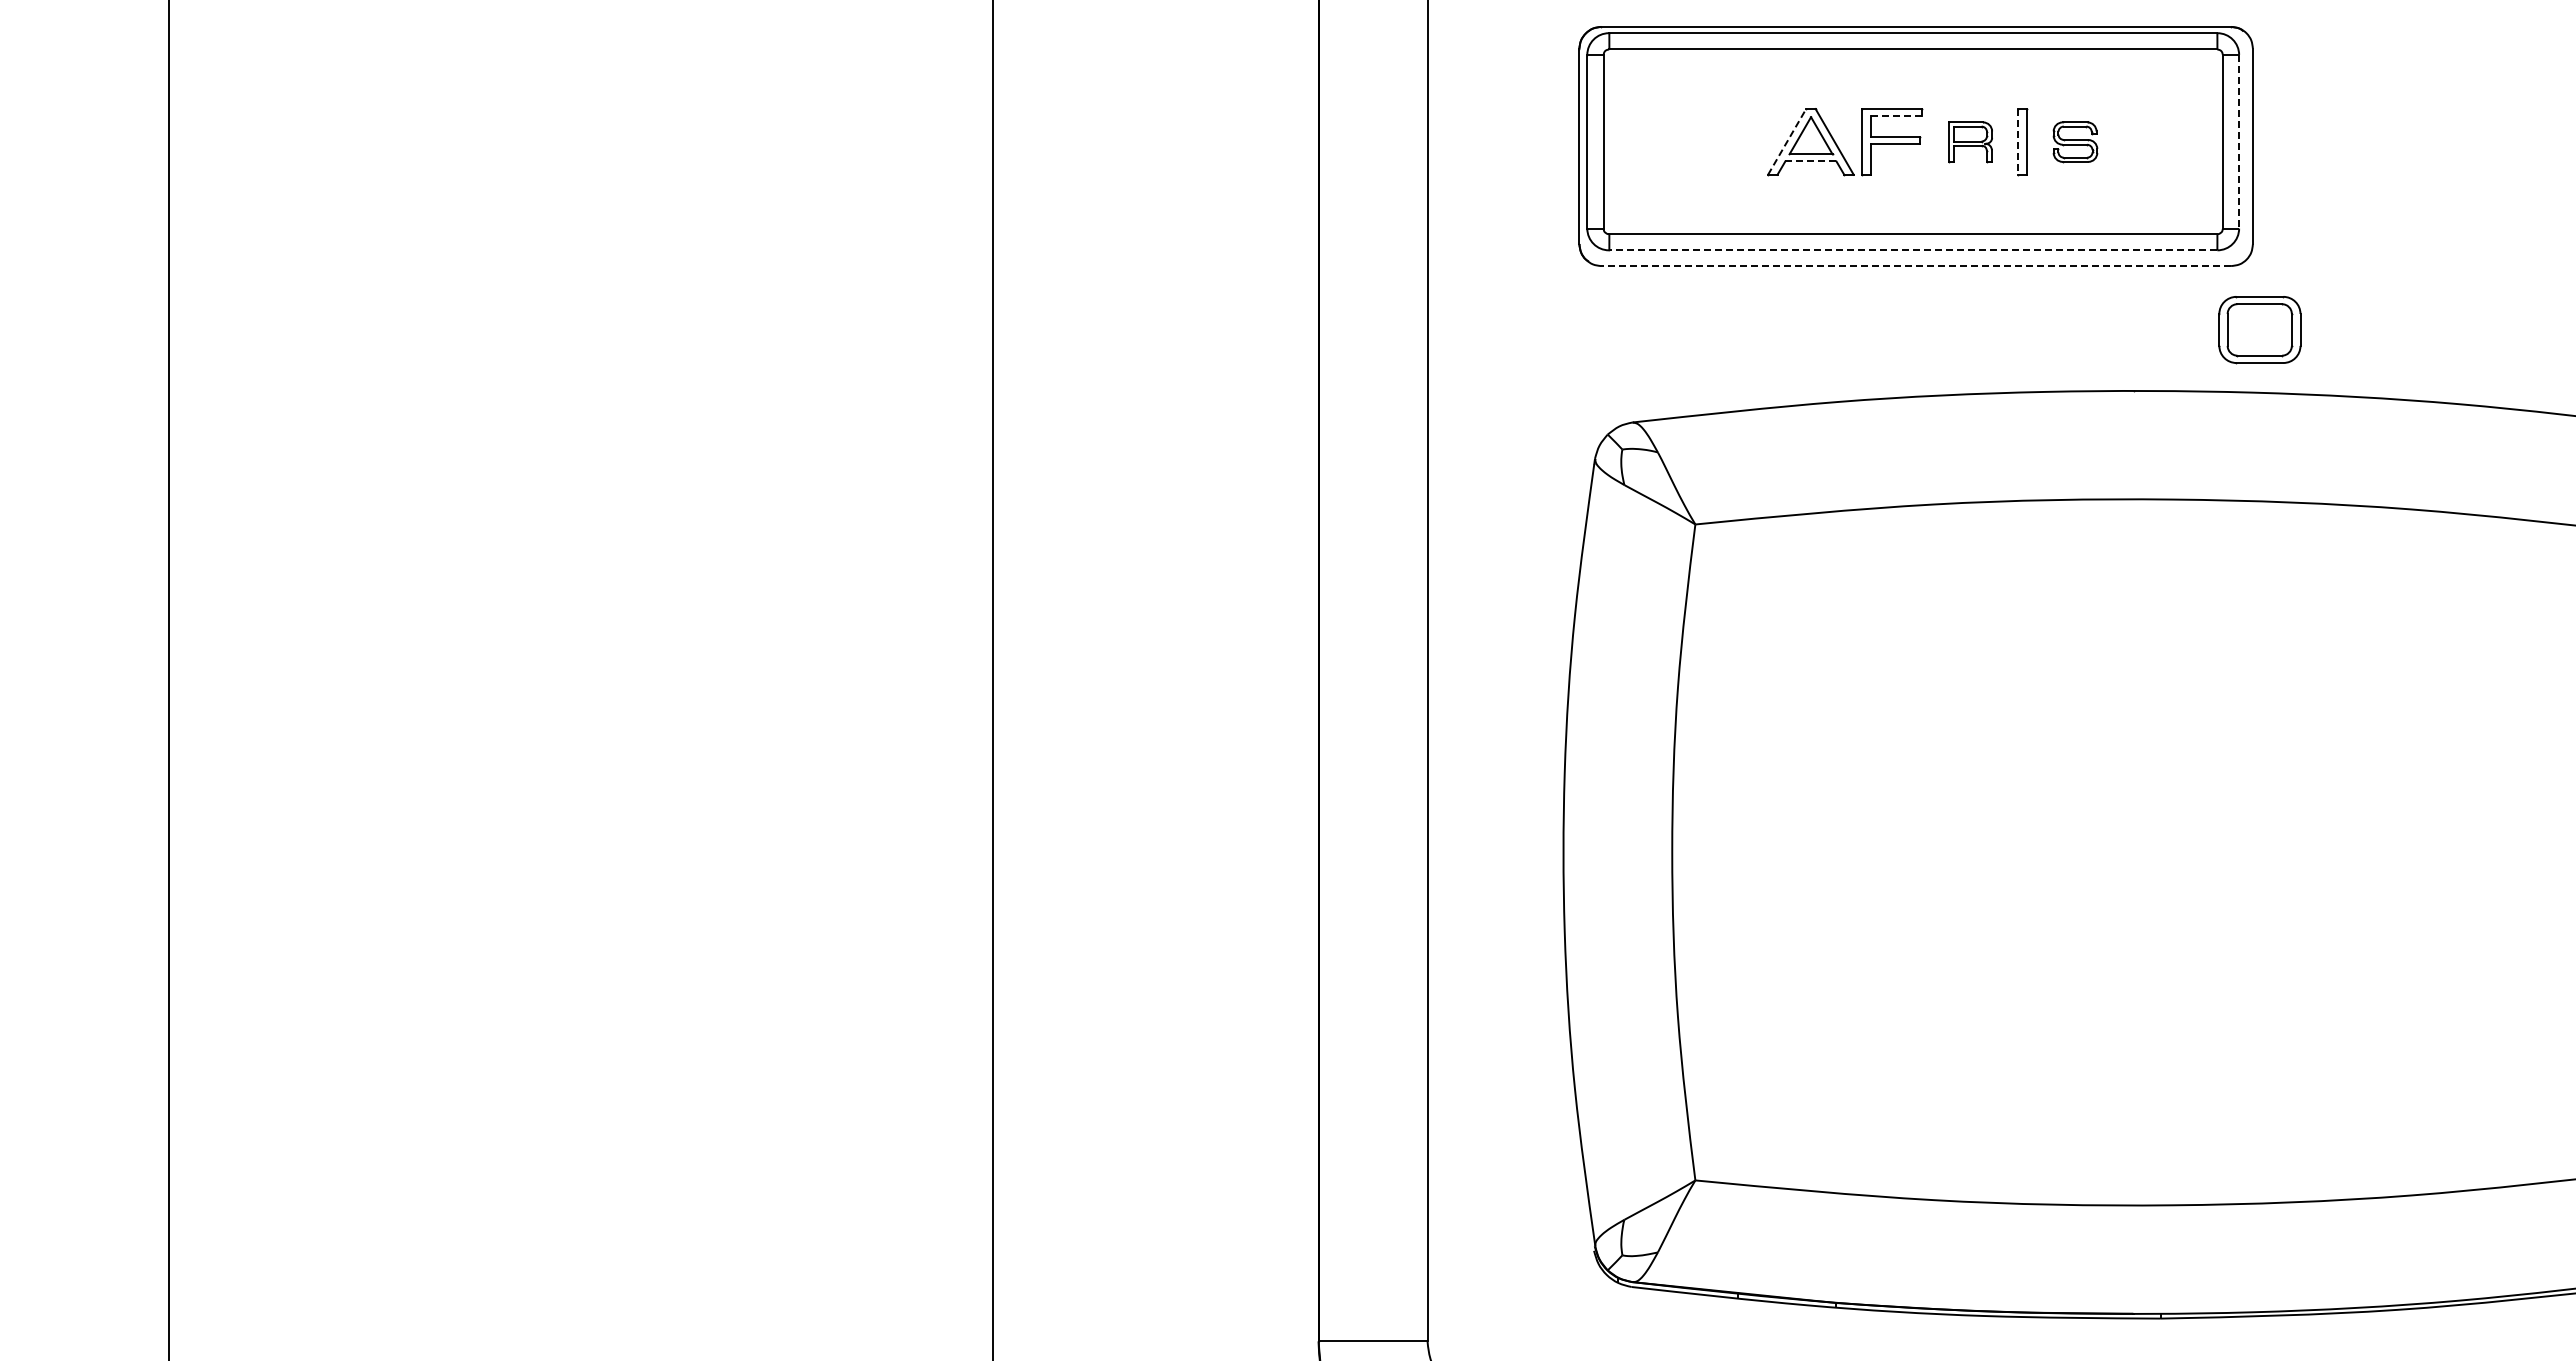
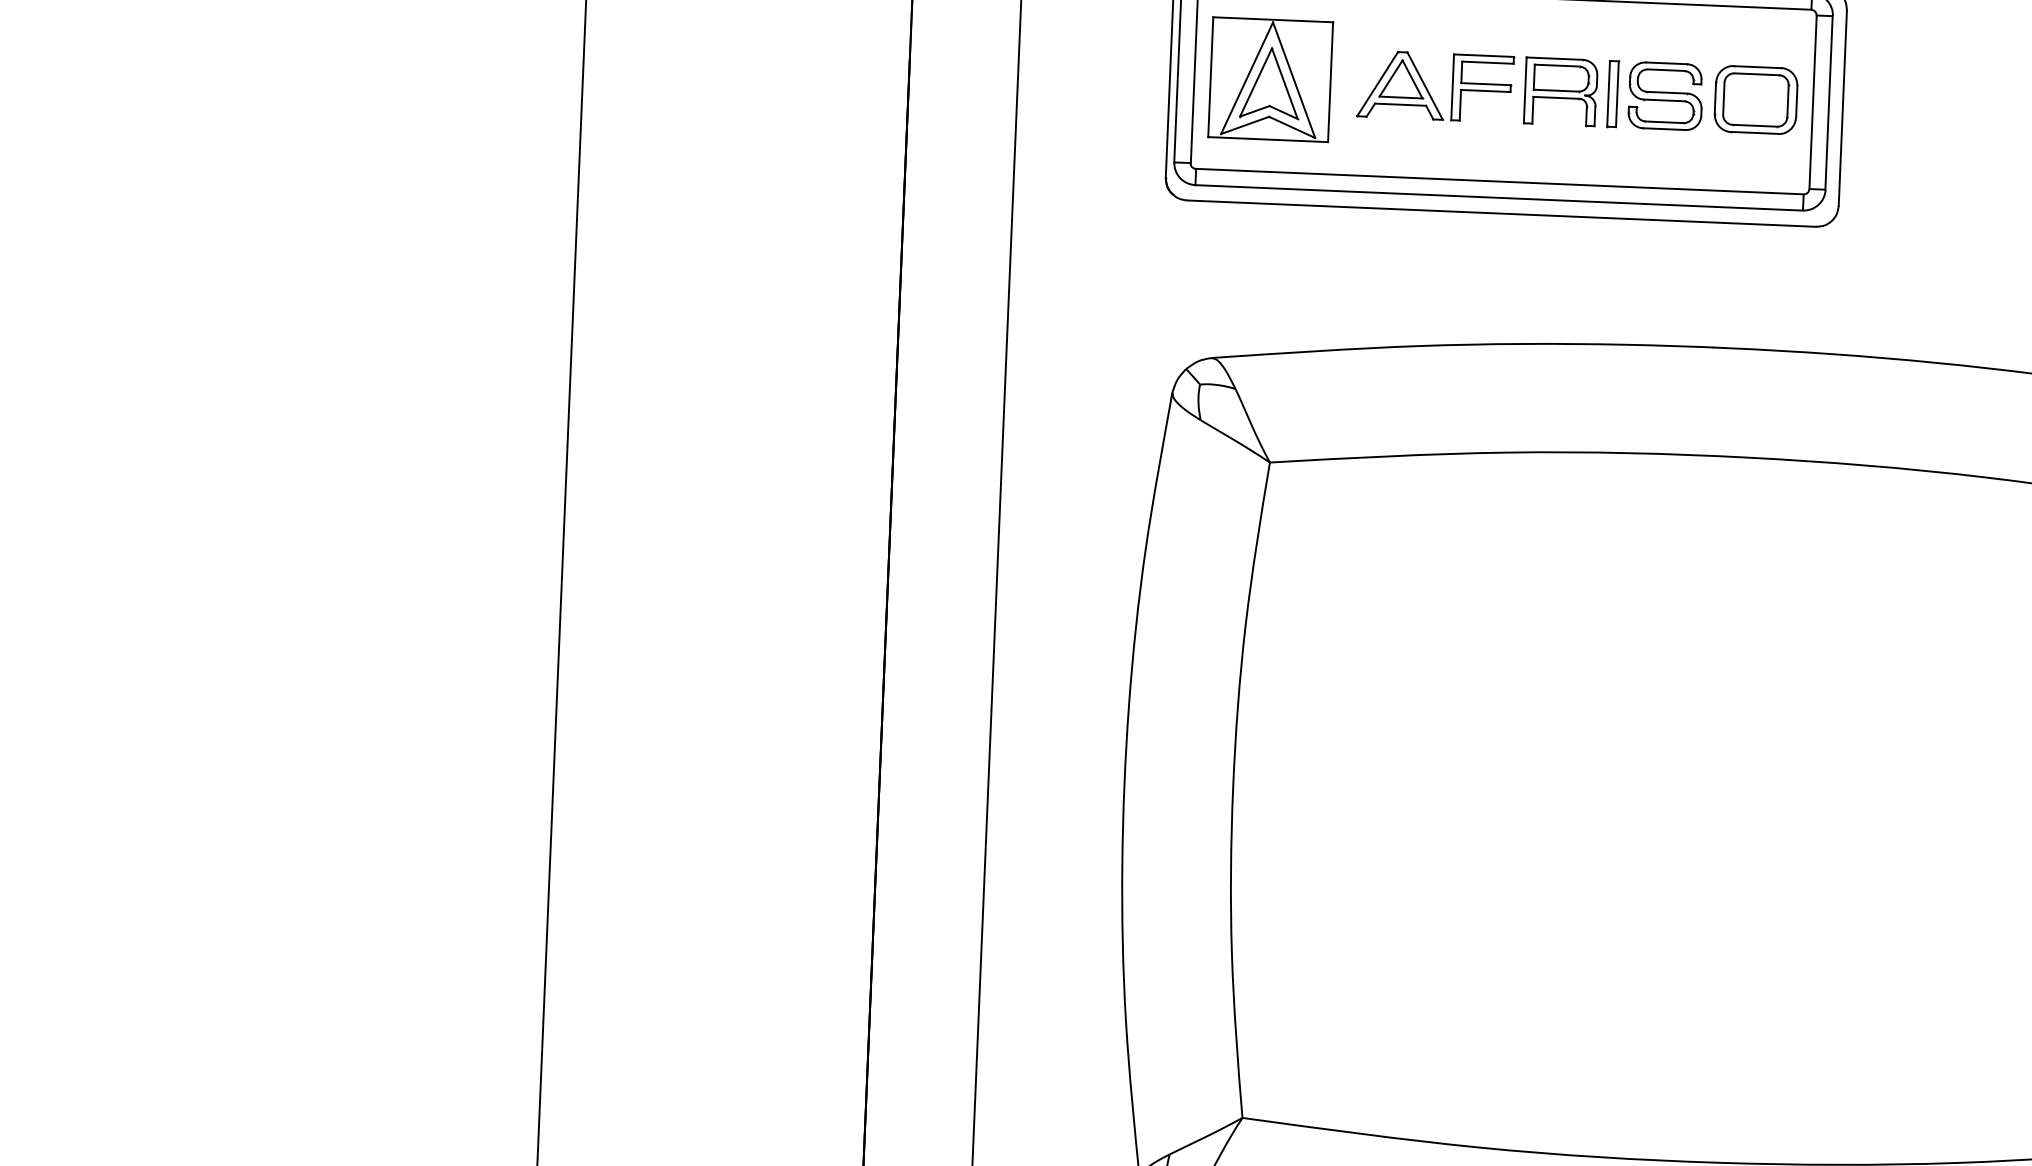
line: (1896, 115) -> (1488, 62), dashed -> solid
line: (1787, 141) -> (1378, 83), dashed -> solid
line: (2018, 141) -> (1608, 93), dashed -> solid
line: (2238, 141) -> (1828, 102), dashed -> solid
part: (1680, 142) -> (1271, 80), added
part: (1970, 142) -> (1560, 92), size x1.67
part: (2075, 142) -> (1665, 96), size x1.67
line: (1810, 161) -> (1400, 104), dashed -> solid
line: (1912, 250) -> (1498, 197), dashed -> solid
line: (1916, 266) -> (1501, 214), dashed -> solid
part: (2259, 330) -> (1755, 100), moved

